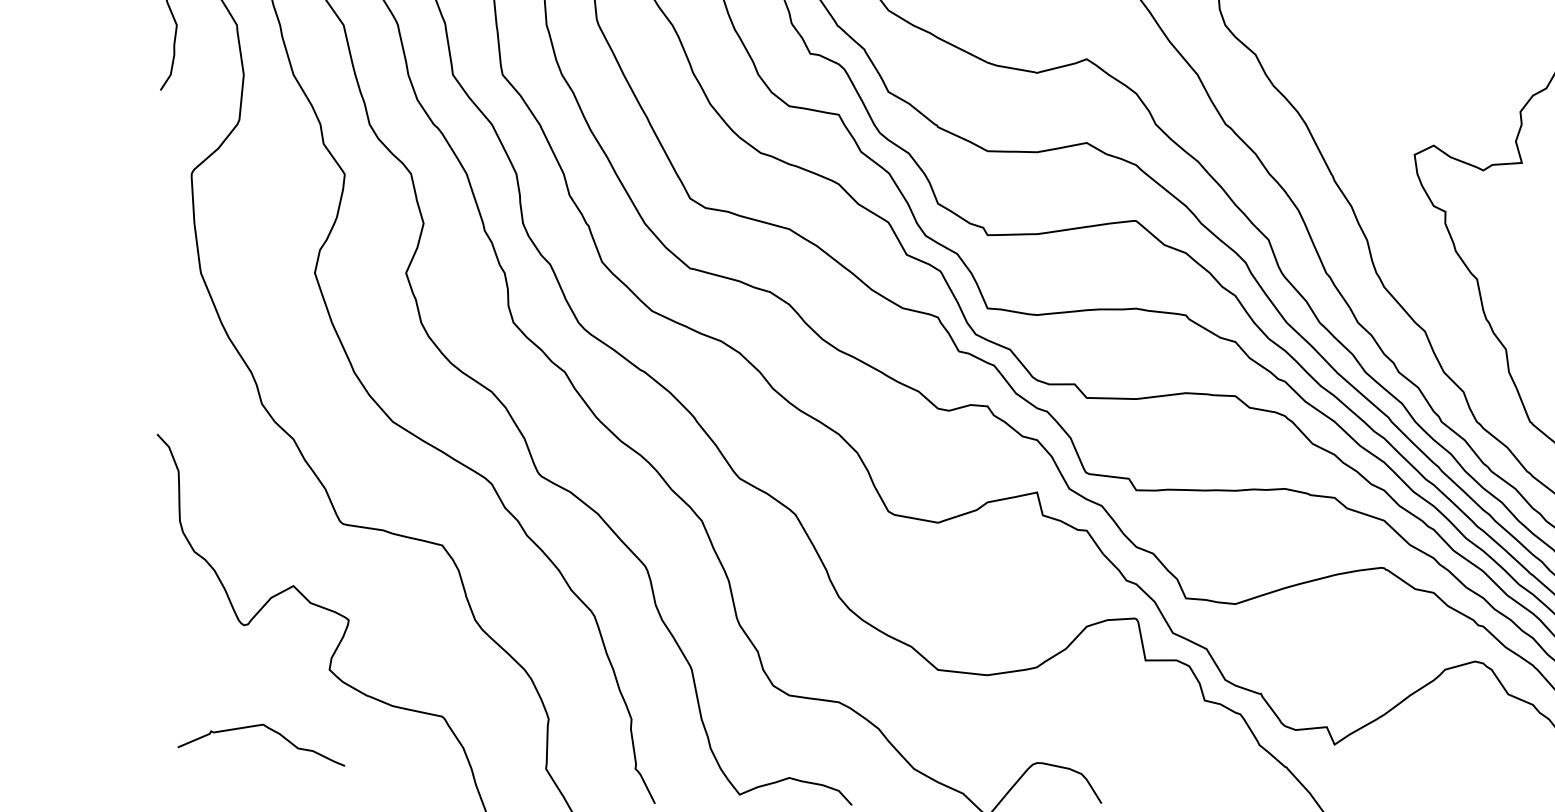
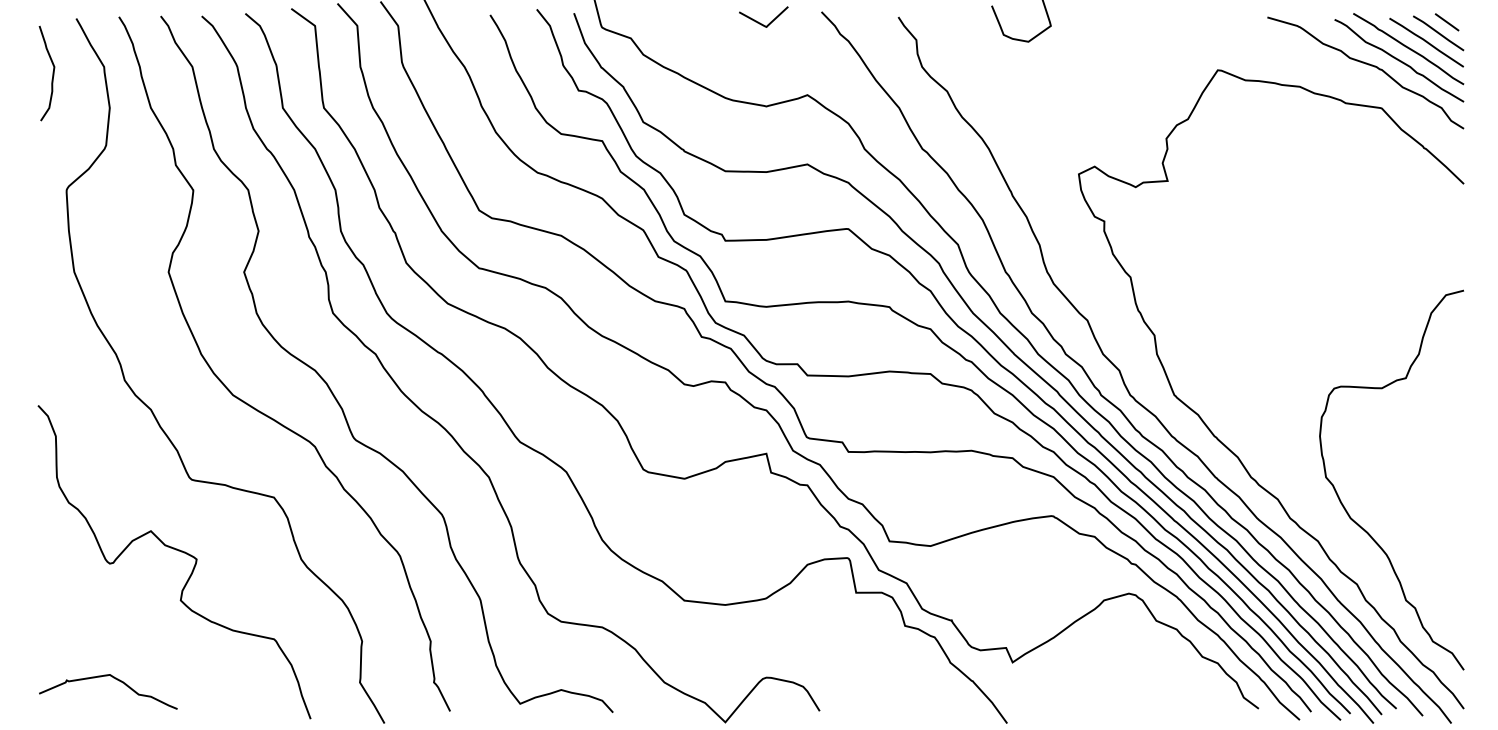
curve: (270, 730) -> (115, 679), moved

